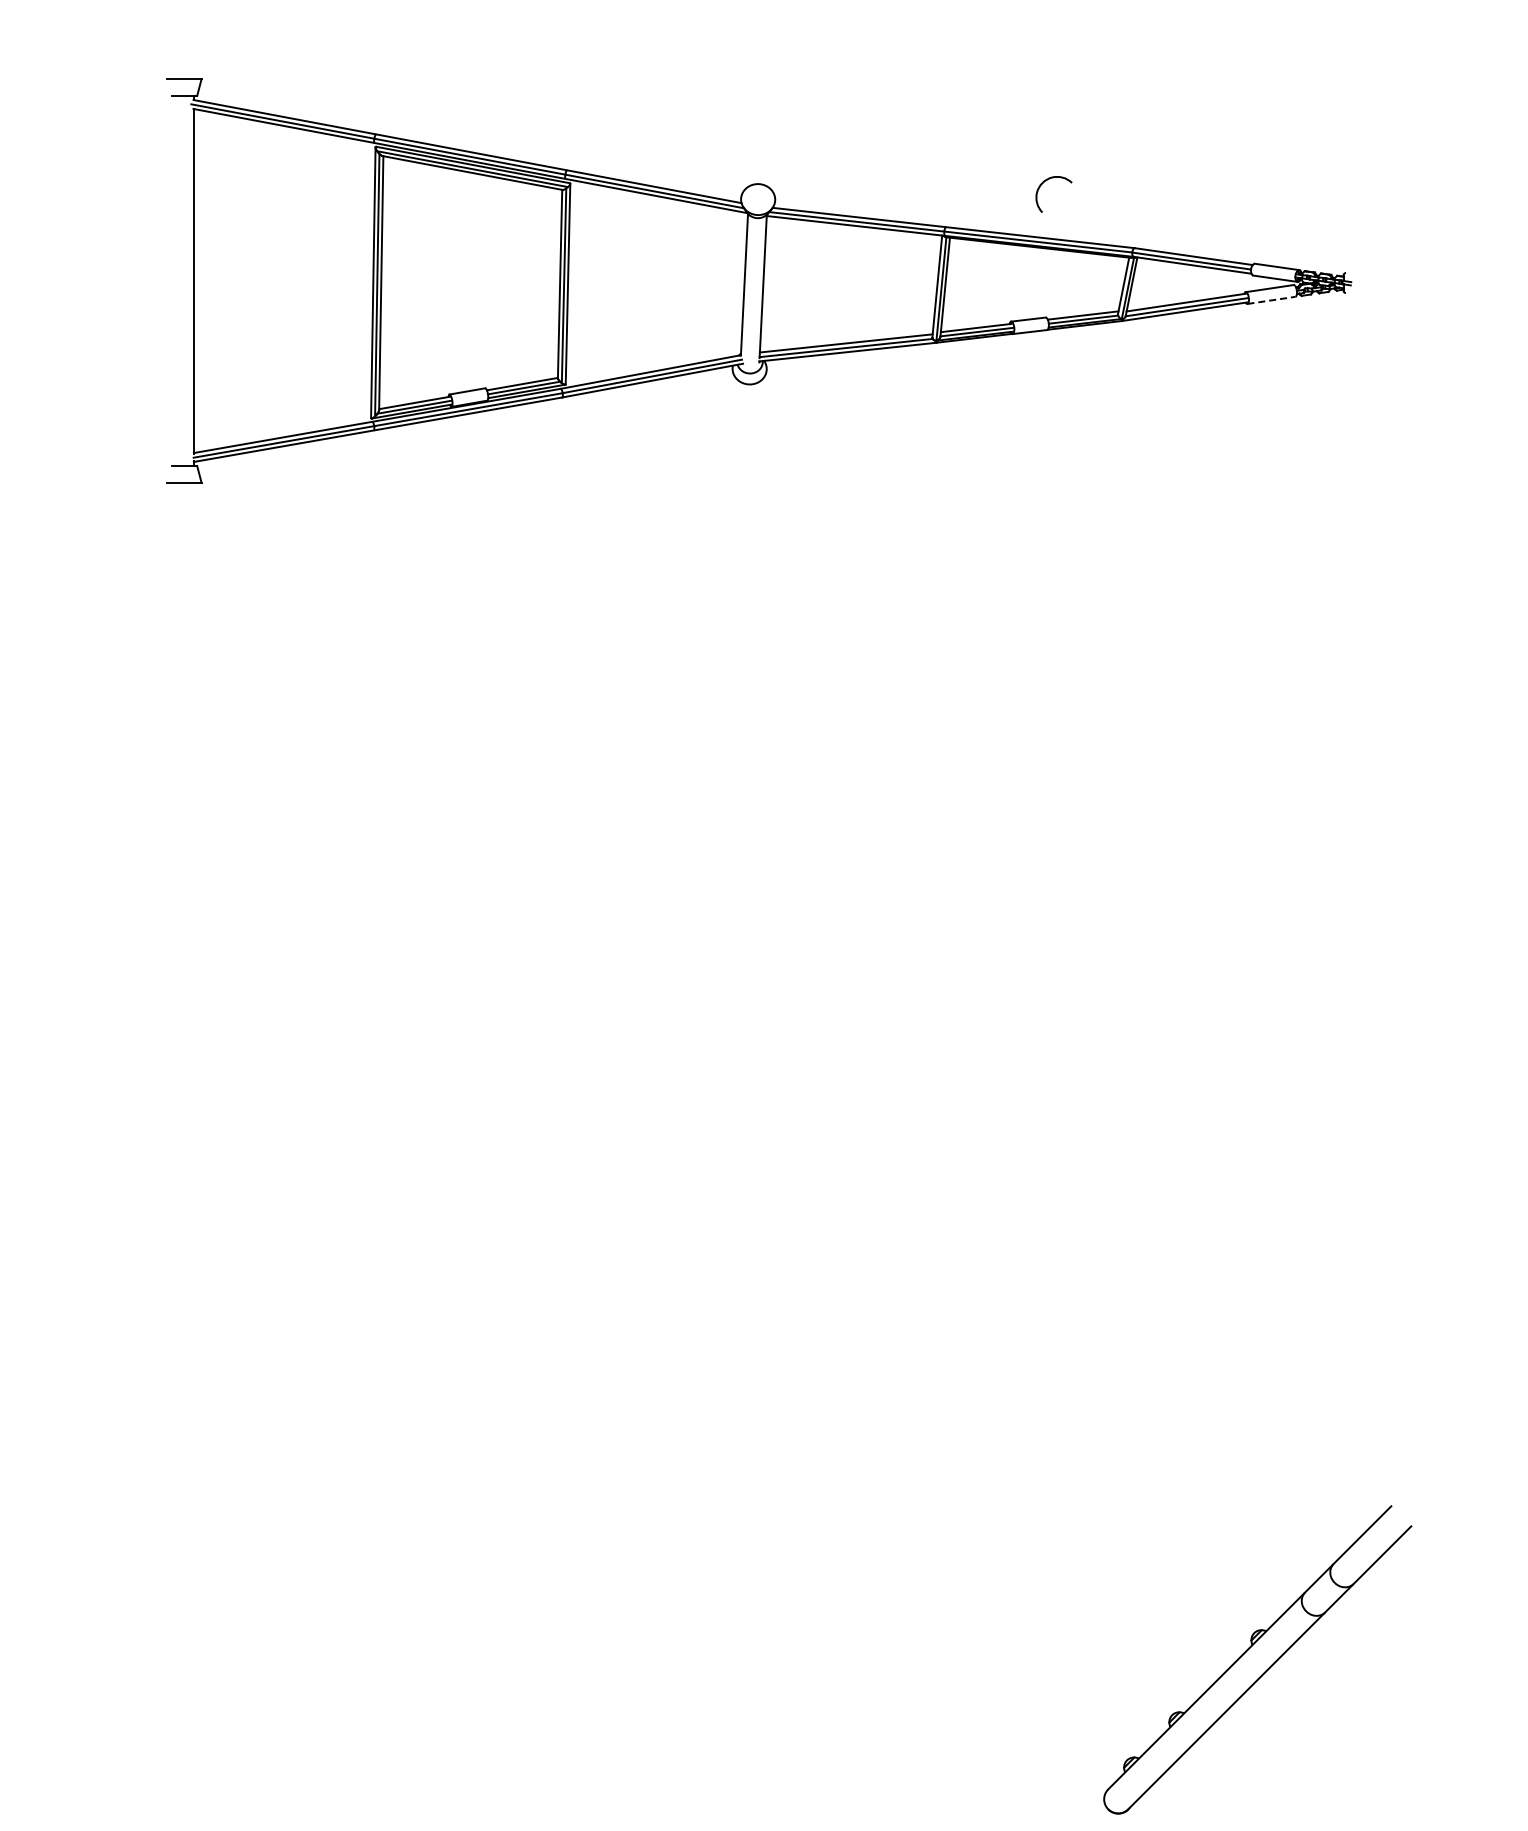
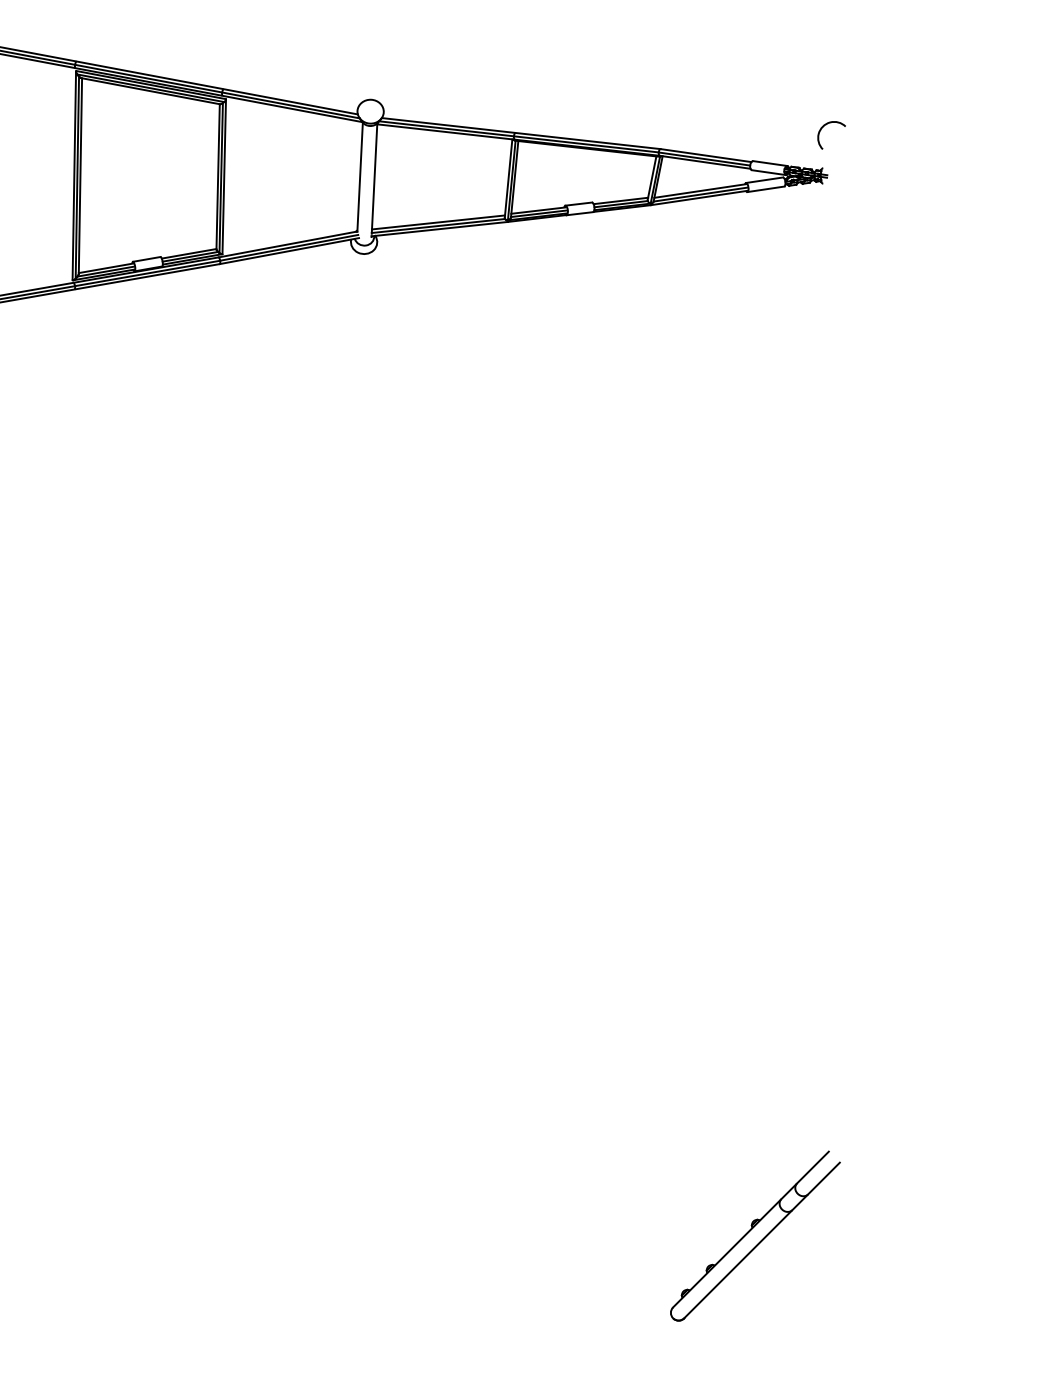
arc: (1046, 181) -> (825, 125), moved
line: (1271, 300) -> (765, 189), dashed -> solid
part: (1257, 1659) -> (755, 1235), size x0.71

